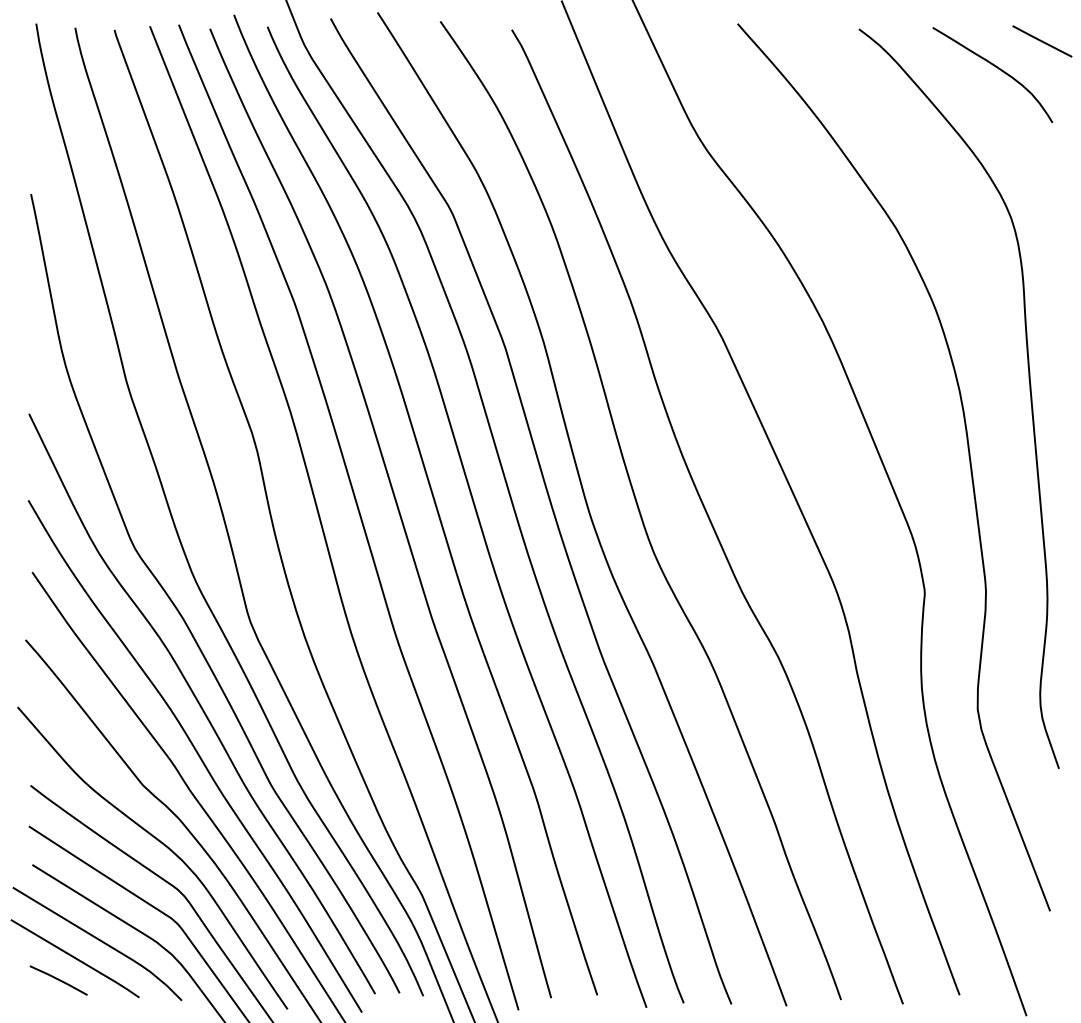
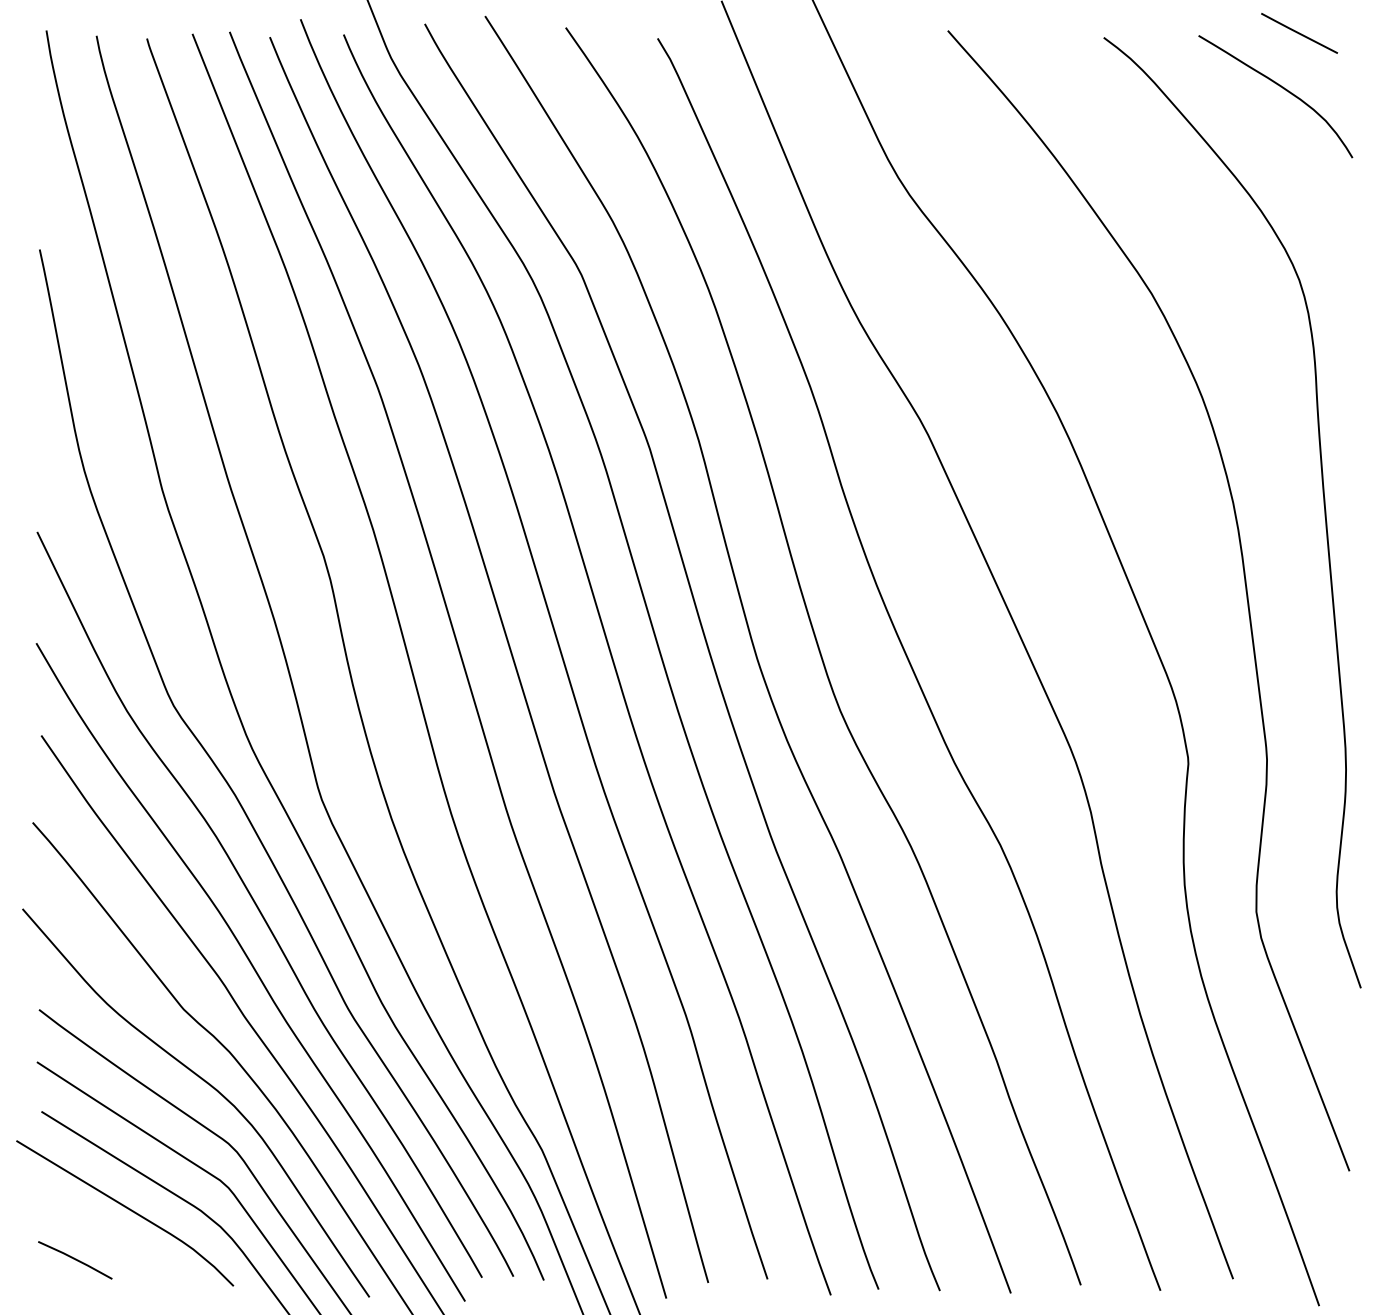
line: (1042, 41) -> (1299, 33), moved
line: (75, 958) -> (96, 1231), removed

